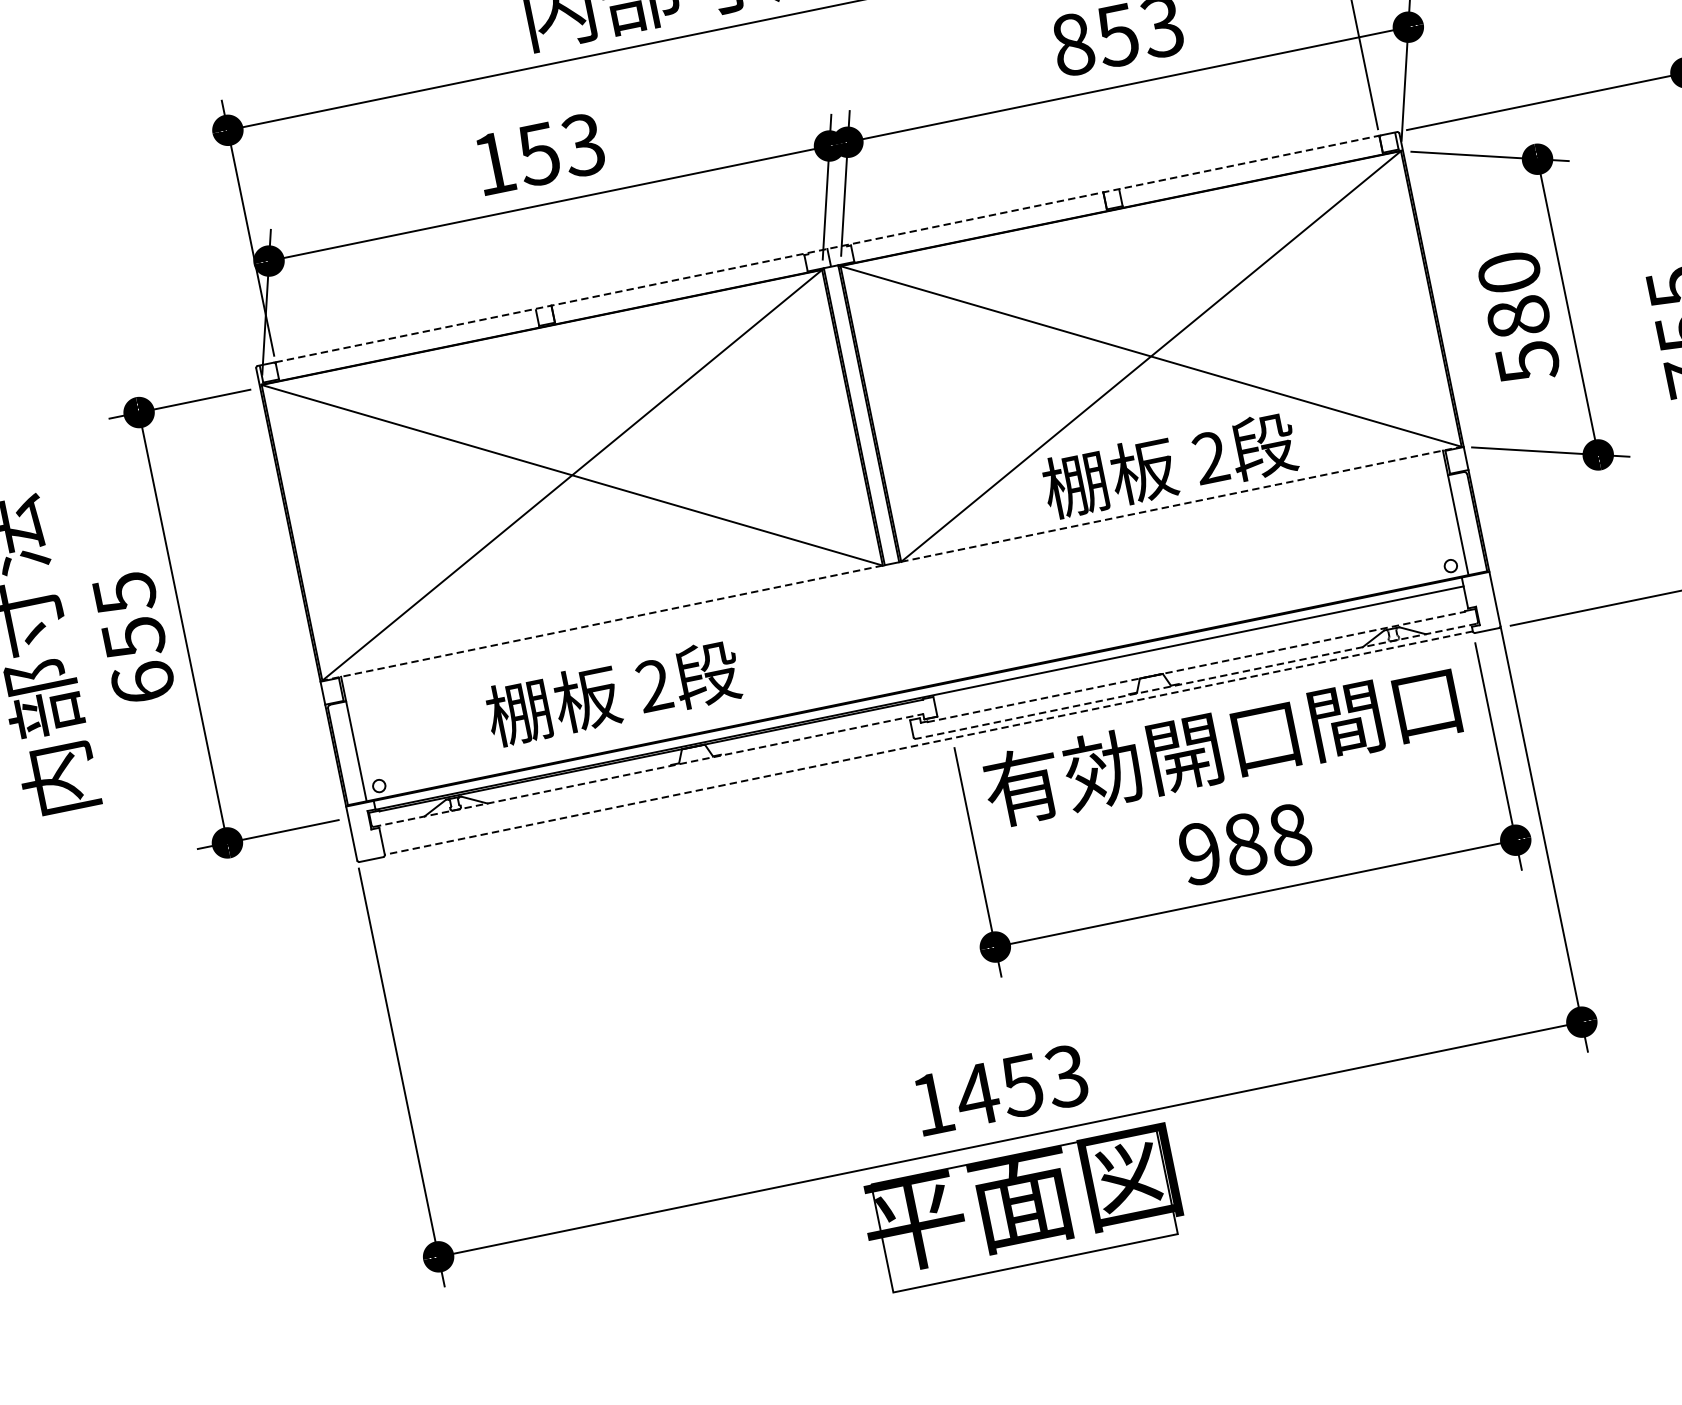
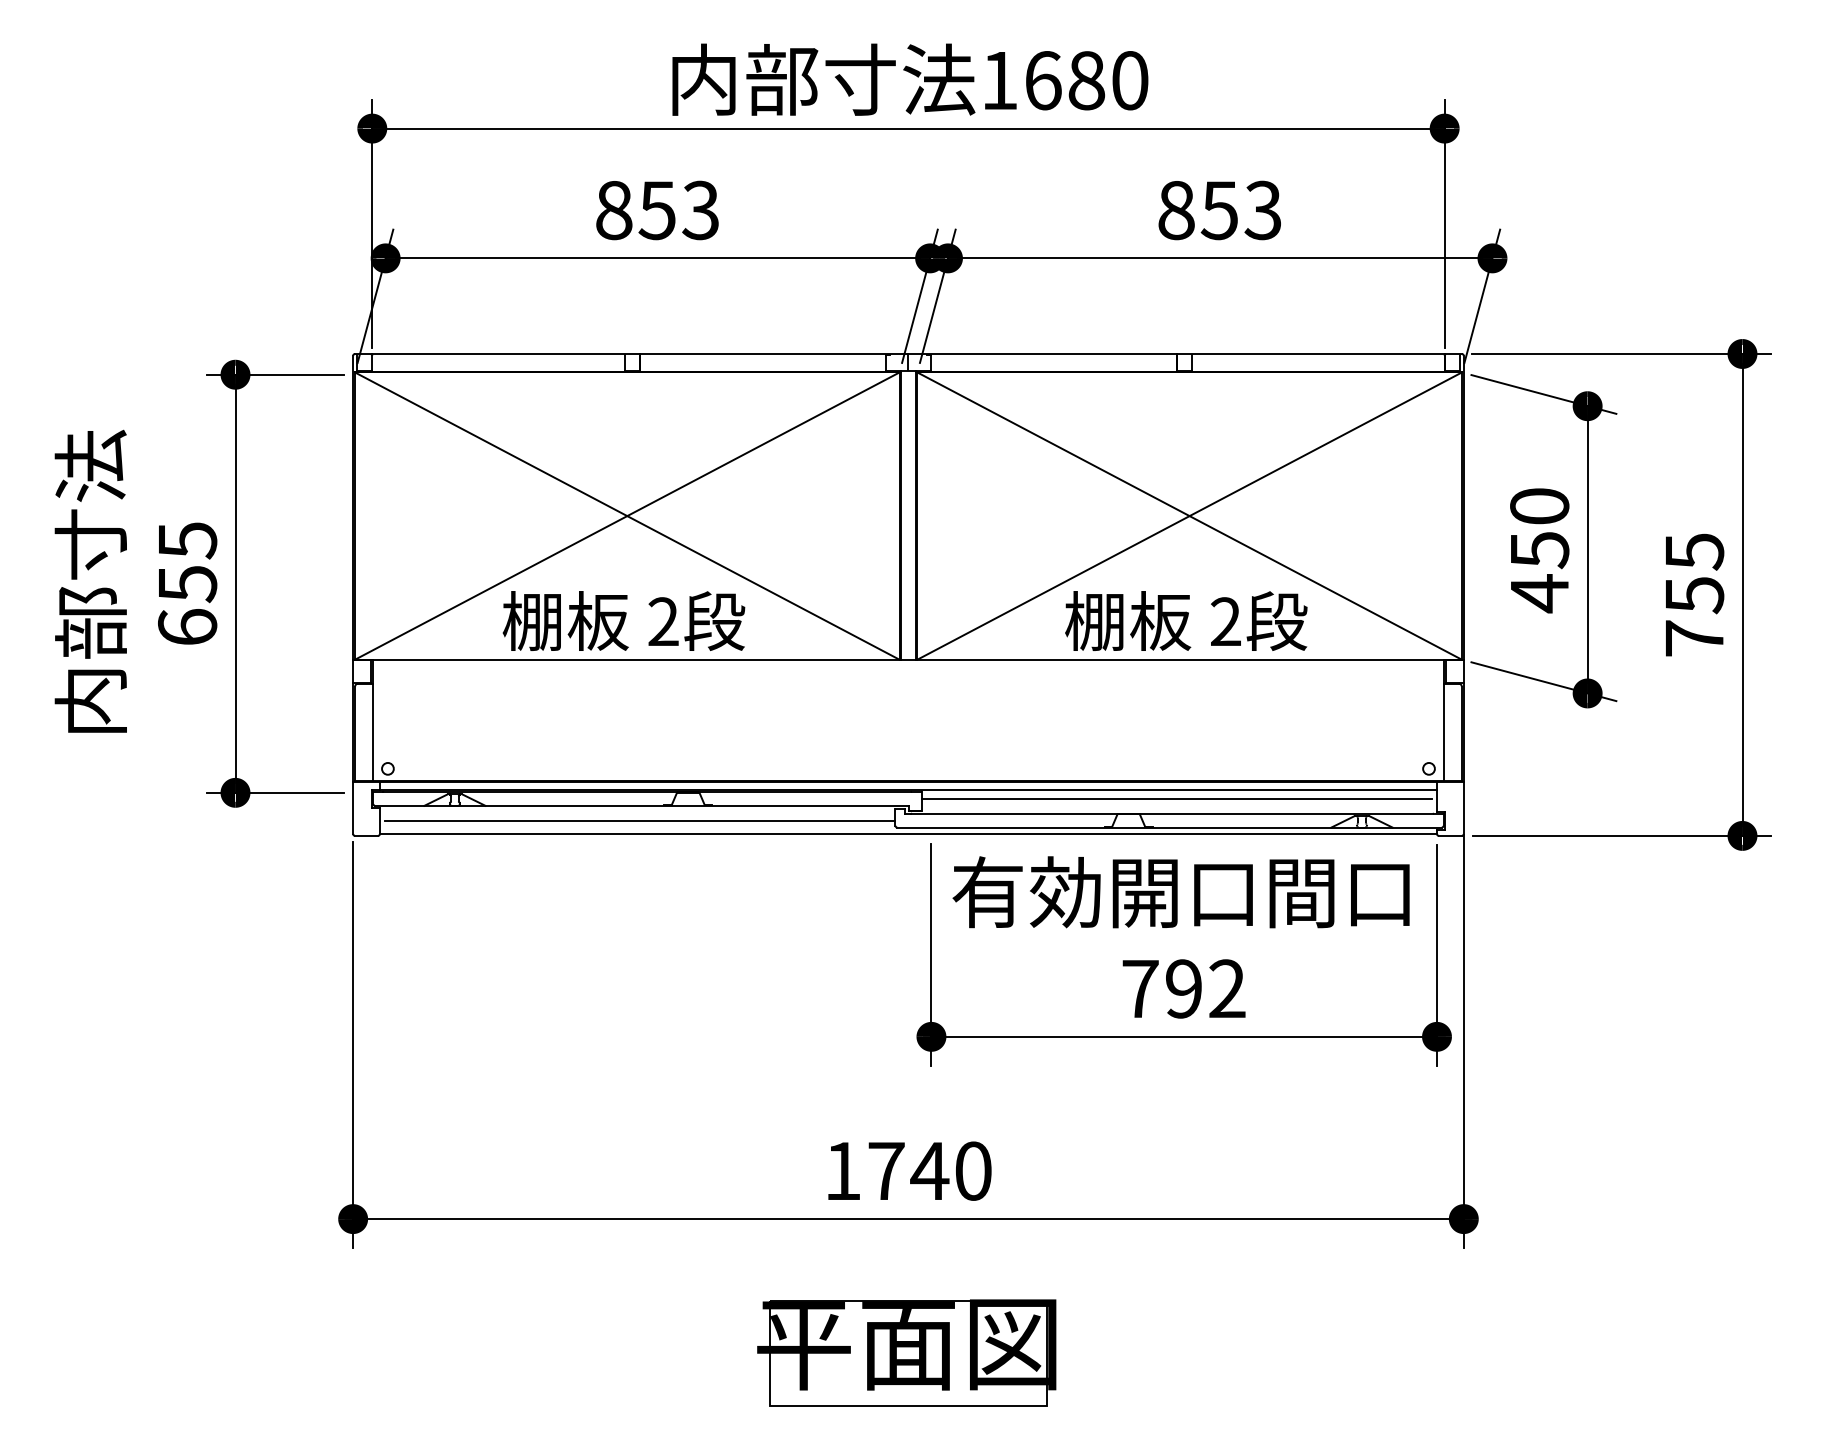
text: (494, 163) -> (614, 210), 153 -> 853
line: (827, 248) -> (908, 353), dashed -> solid
text: (1523, 340) -> (1539, 572), 580 -> 450
line: (1182, 503) -> (1190, 659), dashed -> solid
line: (601, 623) -> (626, 659), dashed -> solid
line: (1197, 649) -> (1176, 798), added
line: (1196, 667) -> (1172, 814), dashed -> solid
line: (1196, 681) -> (1169, 827), dashed -> solid
text: (612, 692) -> (623, 620), moved
line: (928, 742) -> (908, 833), dashed -> solid
line: (648, 770) -> (641, 805), dashed -> solid
line: (650, 785) -> (640, 820), added
text: (1244, 844) -> (1183, 988), 988 -> 792
text: (1020, 1085) -> (928, 1170), 1453 -> 1740
part: (1022, 1208) -> (906, 1352), moved

